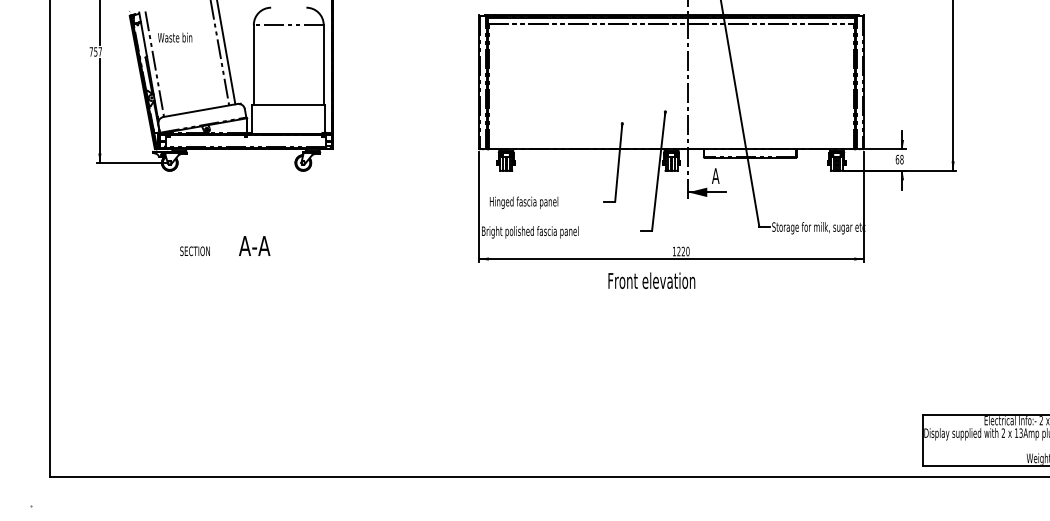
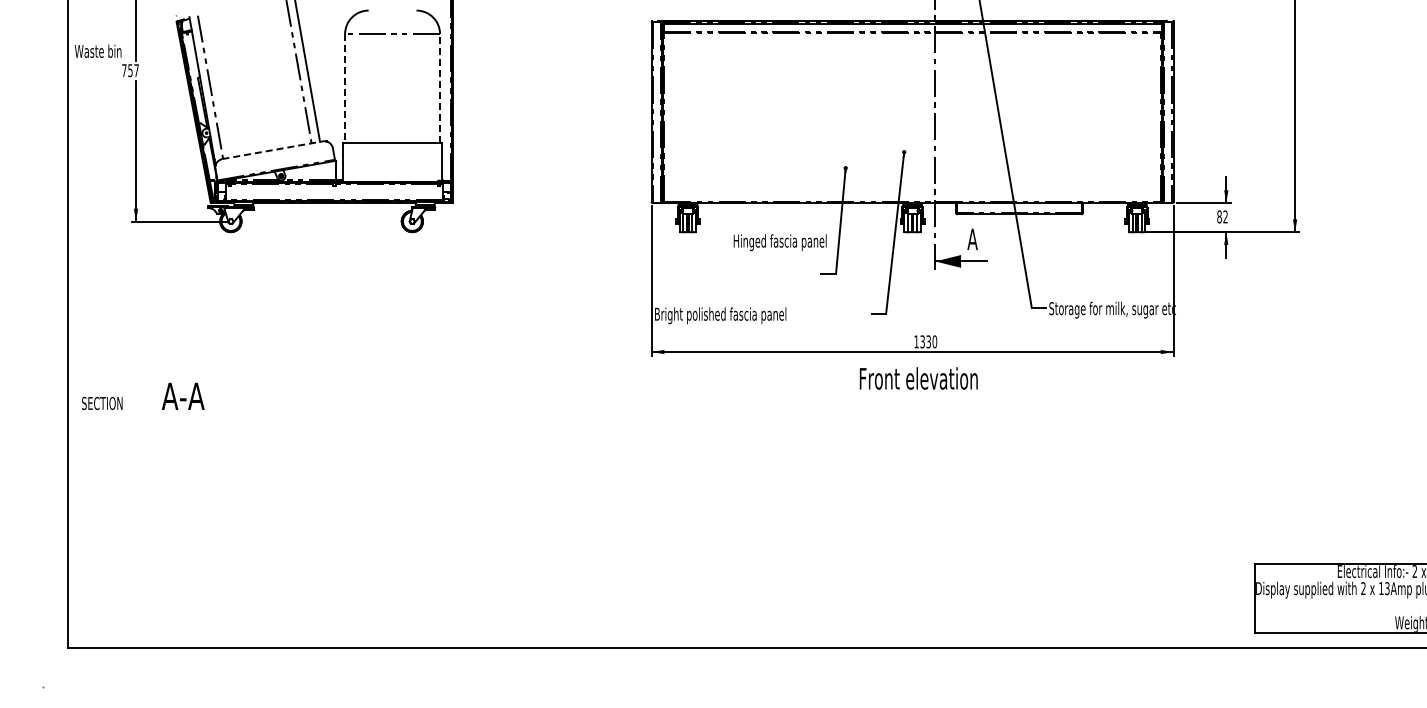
text: (174, 37) -> (97, 50), moved
line: (254, 65) -> (345, 88), solid -> dashed
line: (324, 65) -> (440, 88), solid -> dashed
line: (201, 110) -> (273, 150), solid -> dashed
text: (899, 159) -> (1222, 216), 68 -> 82
text: (523, 202) -> (779, 242), moved
text: (225, 245) -> (143, 395), moved
text: (681, 251) -> (925, 341), 1220 -> 1330
text: (651, 280) -> (918, 378), moved

